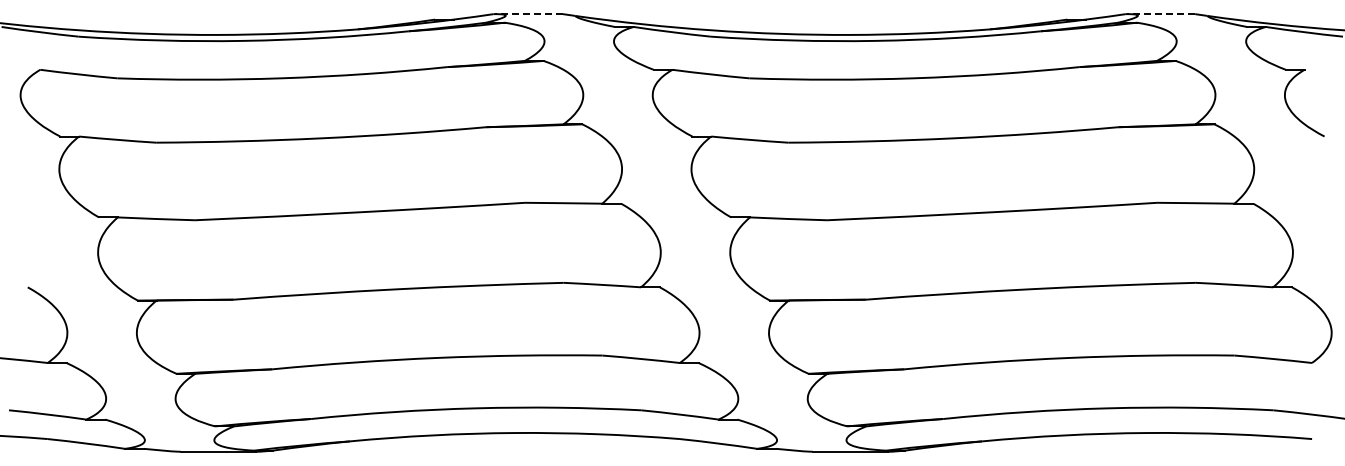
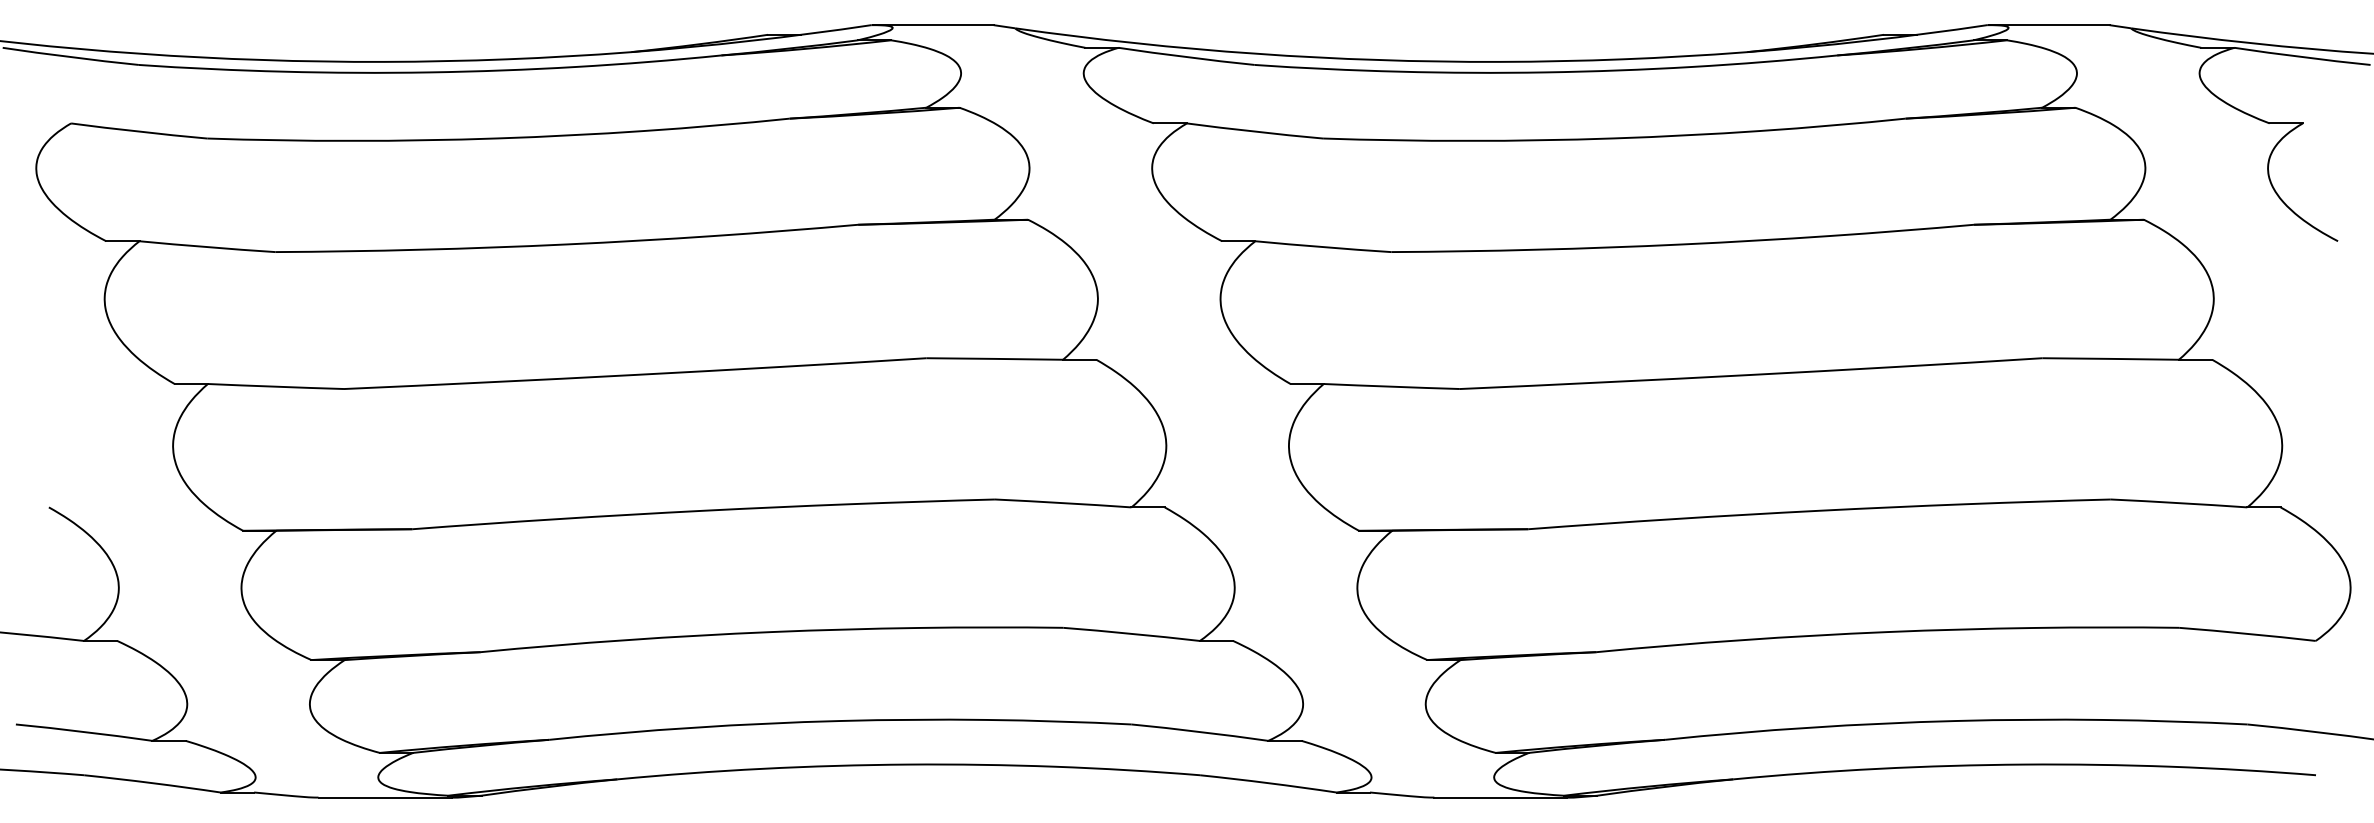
line: (528, 14) -> (932, 25), dashed -> solid
line: (1160, 14) -> (2048, 25), dashed -> solid

